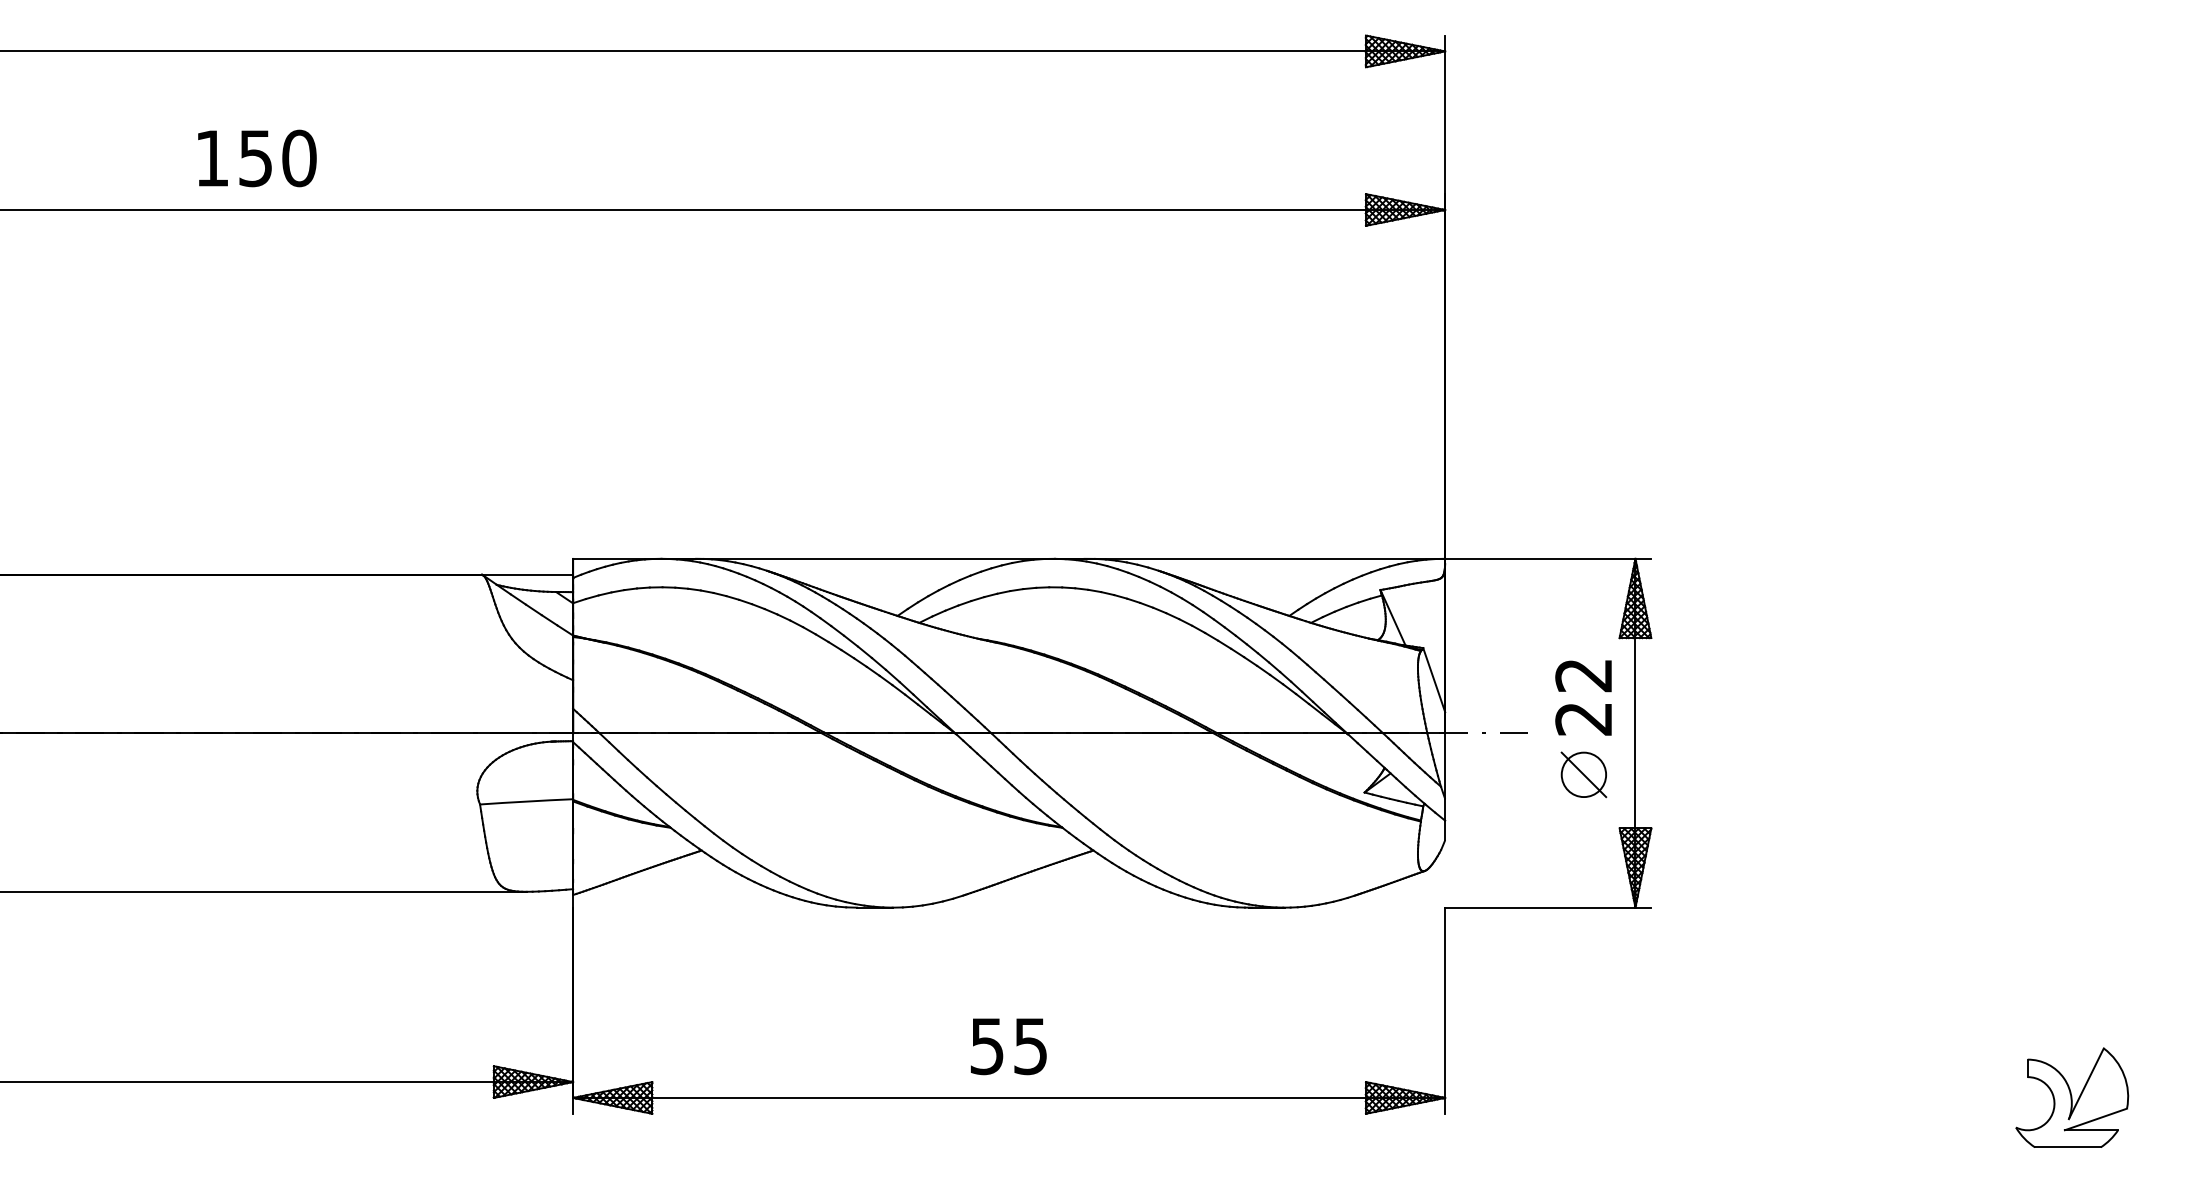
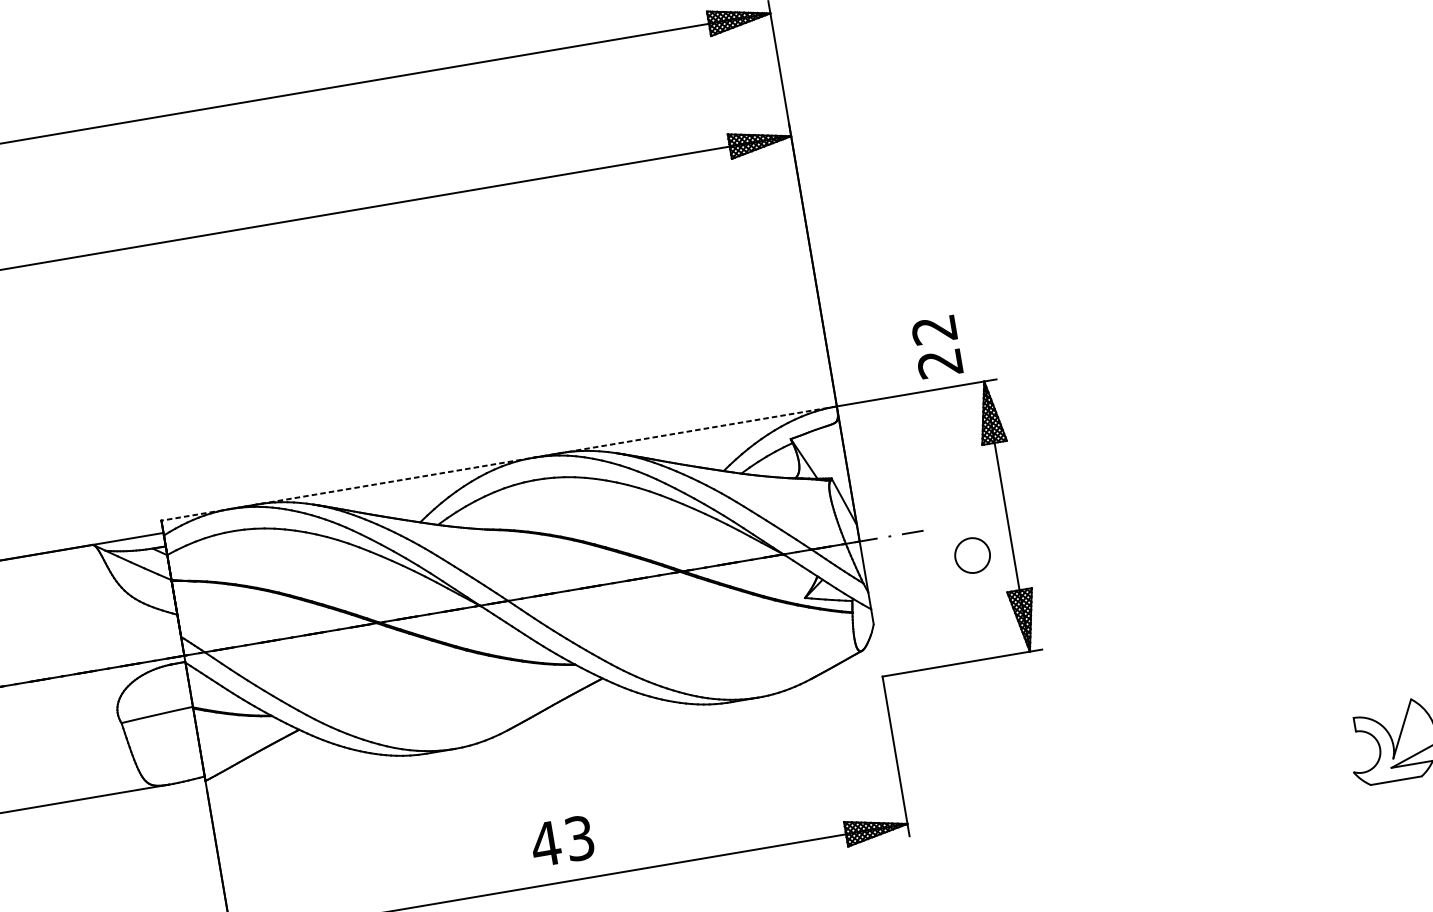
line: (1008, 558) -> (498, 463), solid -> dashed
text: (1583, 697) -> (936, 347), moved
line: (1583, 774) -> (972, 555), removed
text: (1008, 1046) -> (562, 841), 55 -> 43

